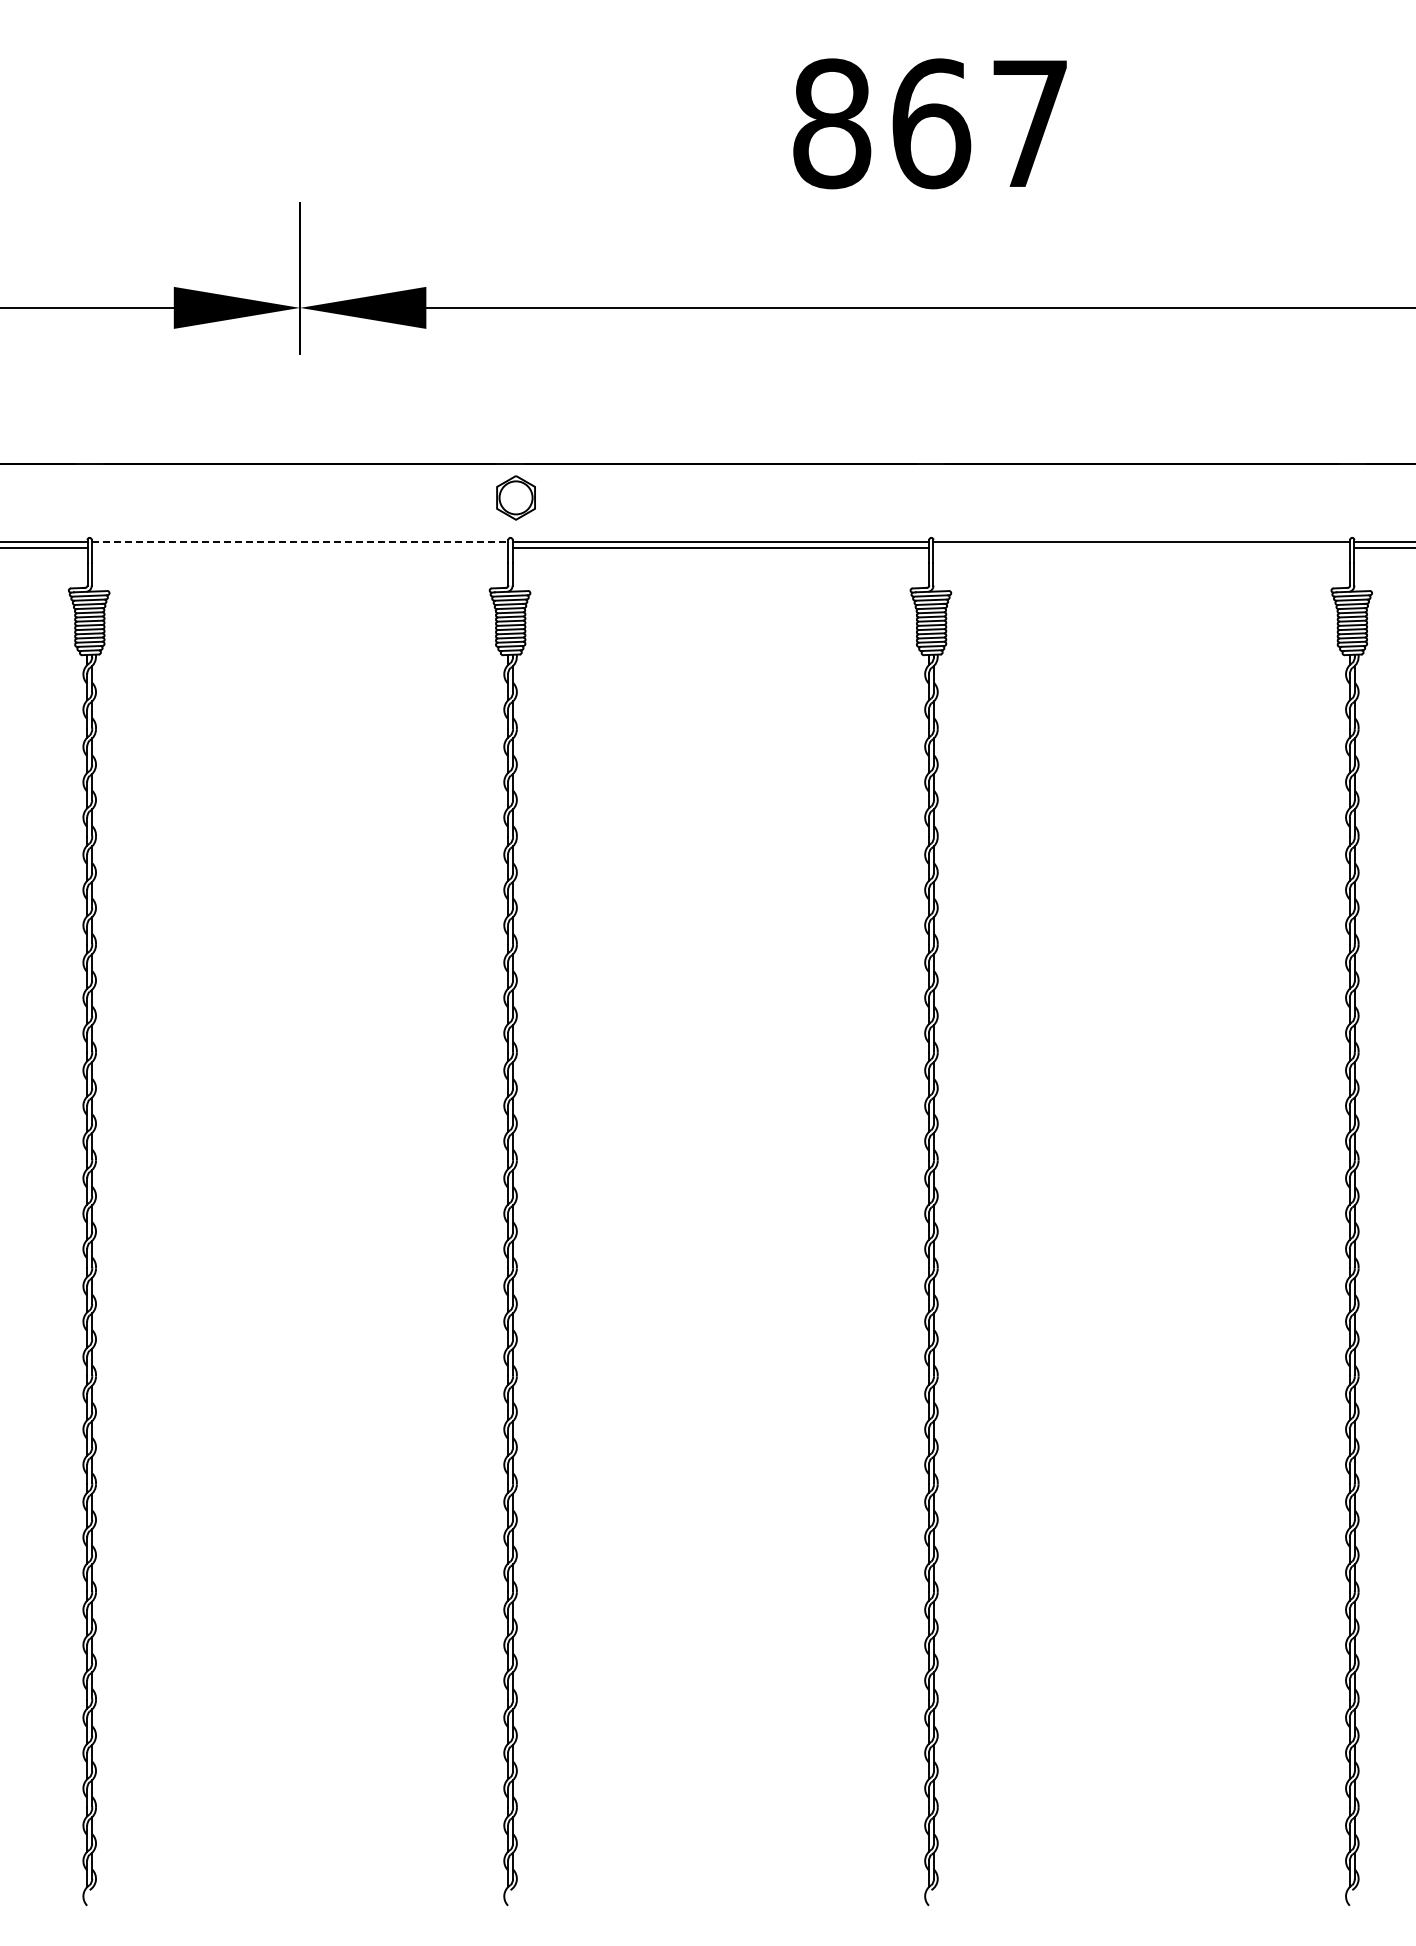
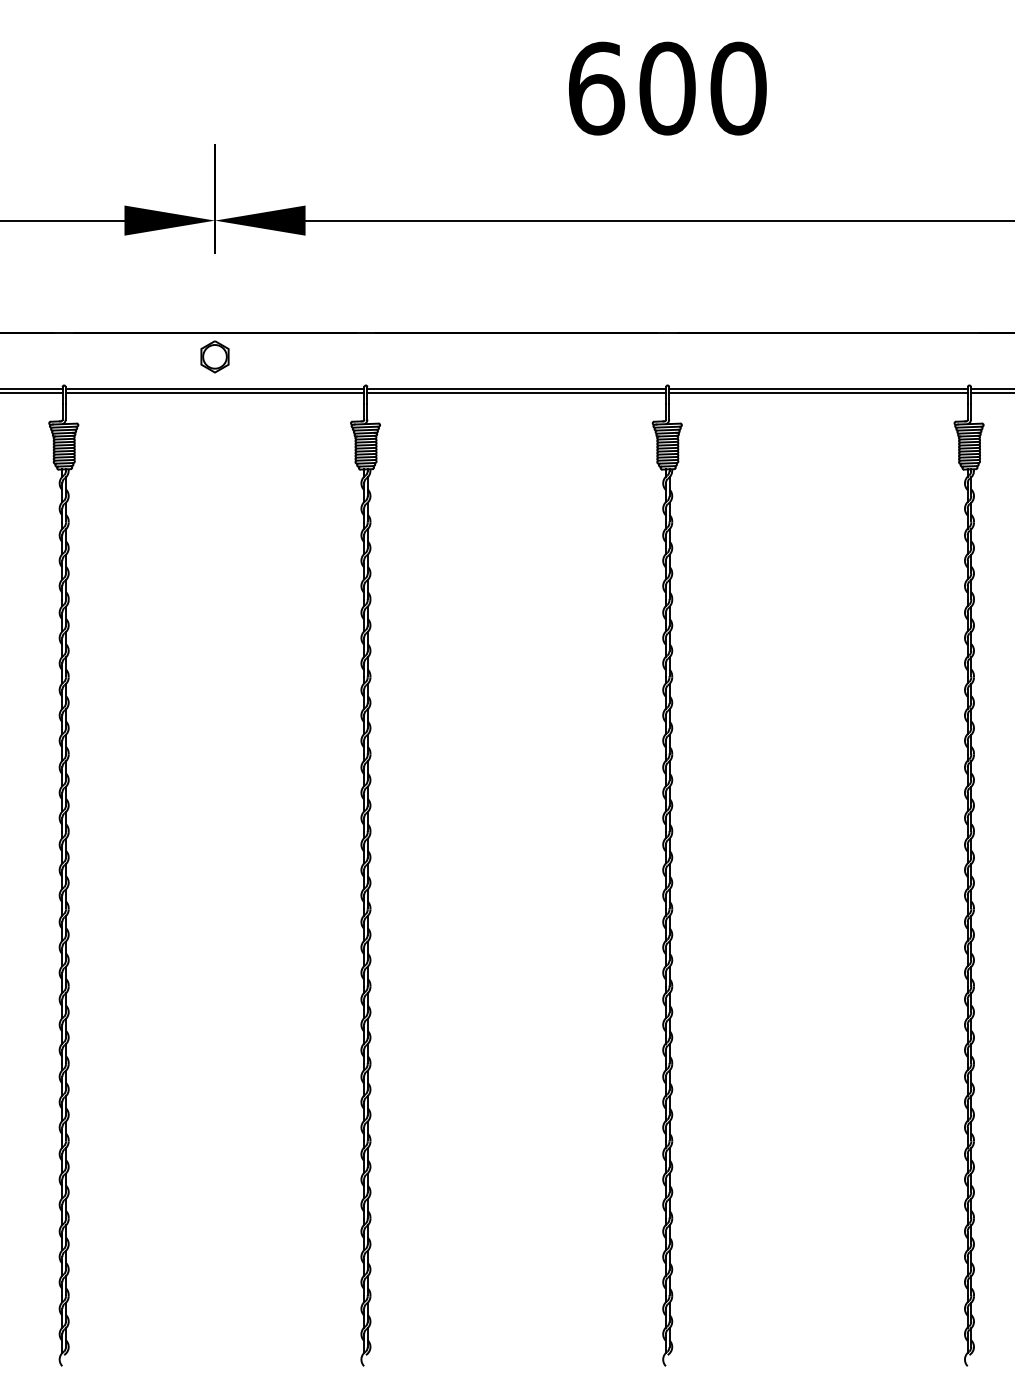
text: (931, 123) -> (667, 88), 867 -> 600
part: (515, 497) -> (214, 356), moved
line: (300, 542) -> (215, 388), dashed -> solid
line: (299, 548) -> (214, 393), added
line: (1141, 548) -> (818, 393), added

